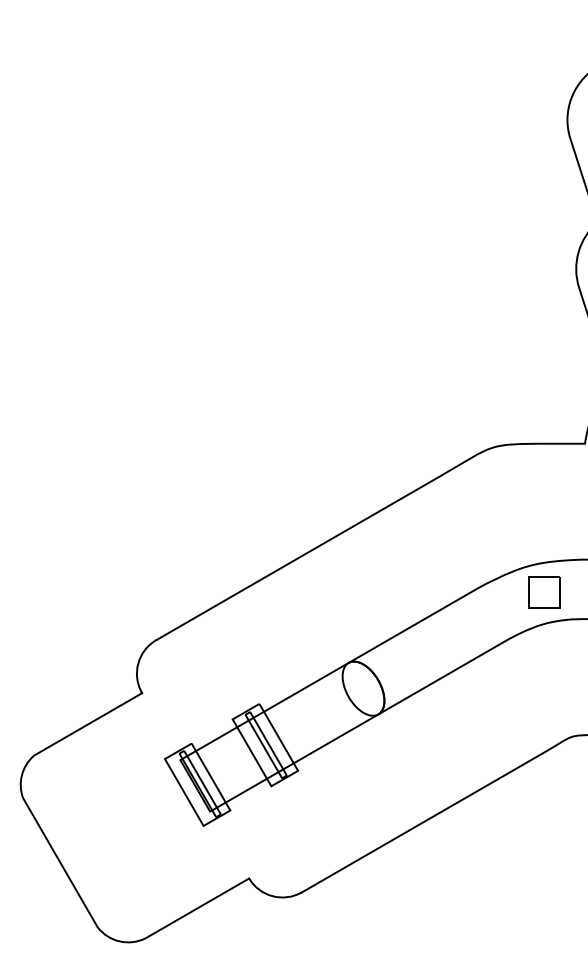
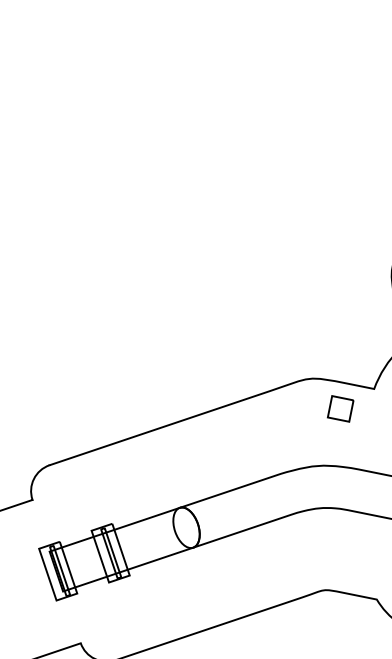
part: (544, 592) -> (341, 408), moved

